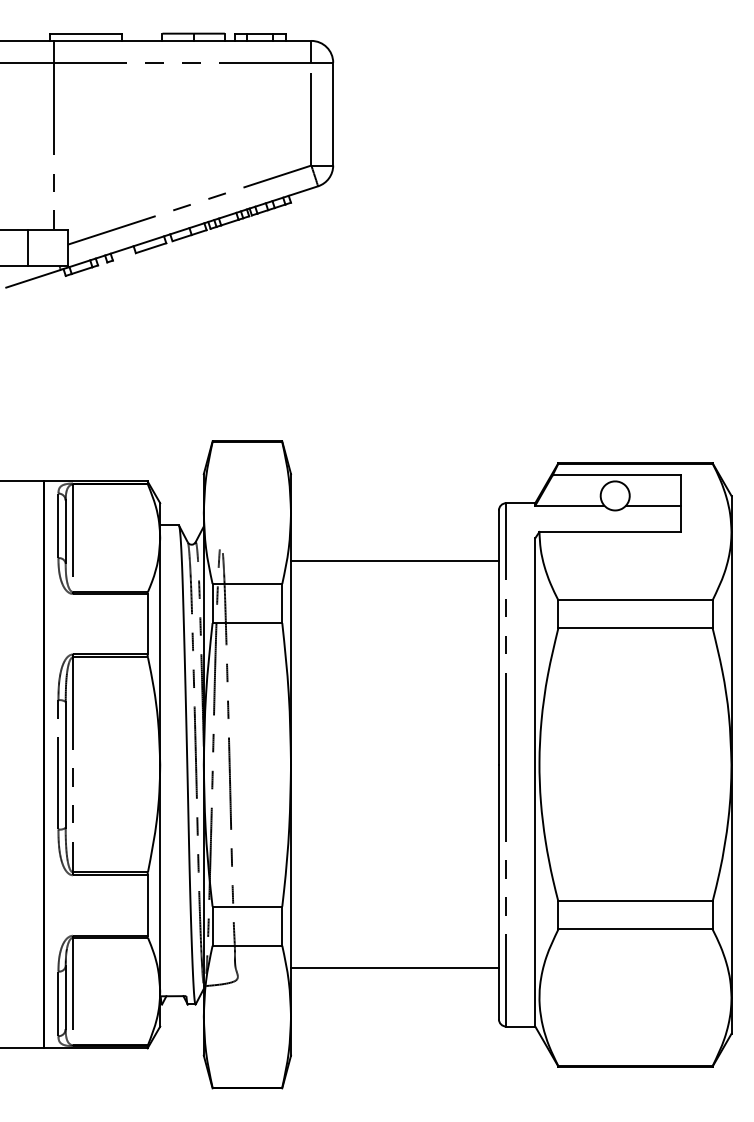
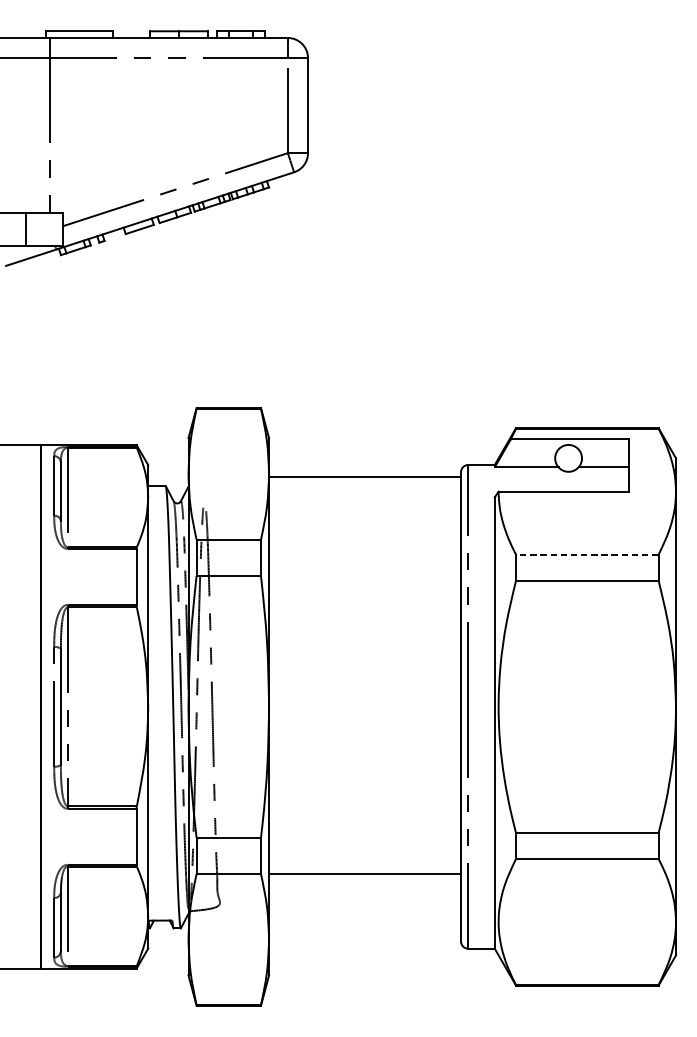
line: (394, 561) -> (364, 477), moved
line: (635, 600) -> (587, 554), solid -> dashed
line: (394, 968) -> (364, 873), moved

